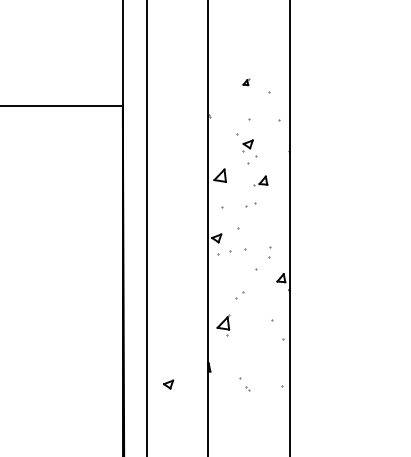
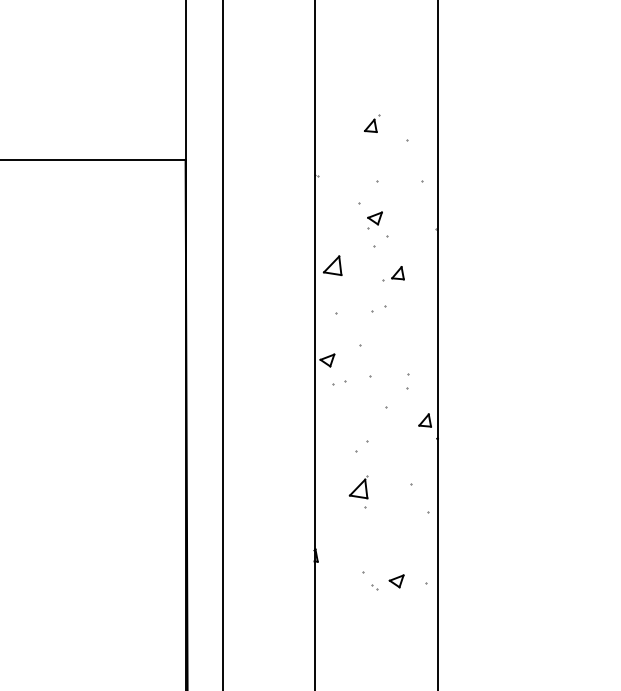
part: (246, 81) -> (372, 123), size x1.67
part: (224, 253) -> (339, 383), size x0.62
part: (223, 325) -> (358, 492), moved
part: (168, 384) -> (396, 581), moved

